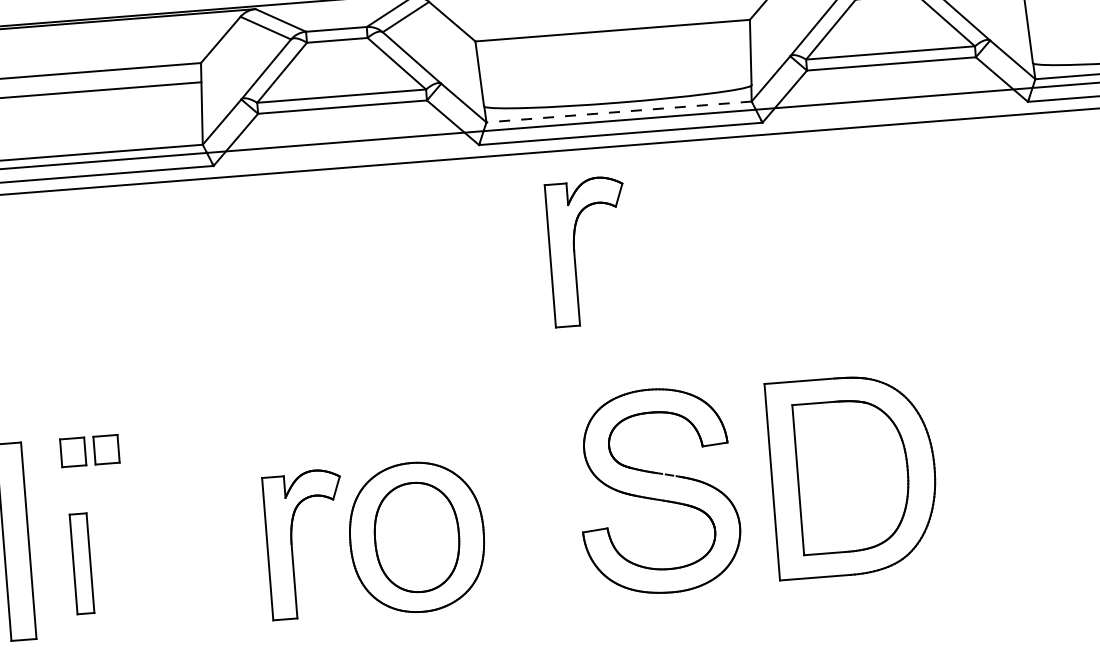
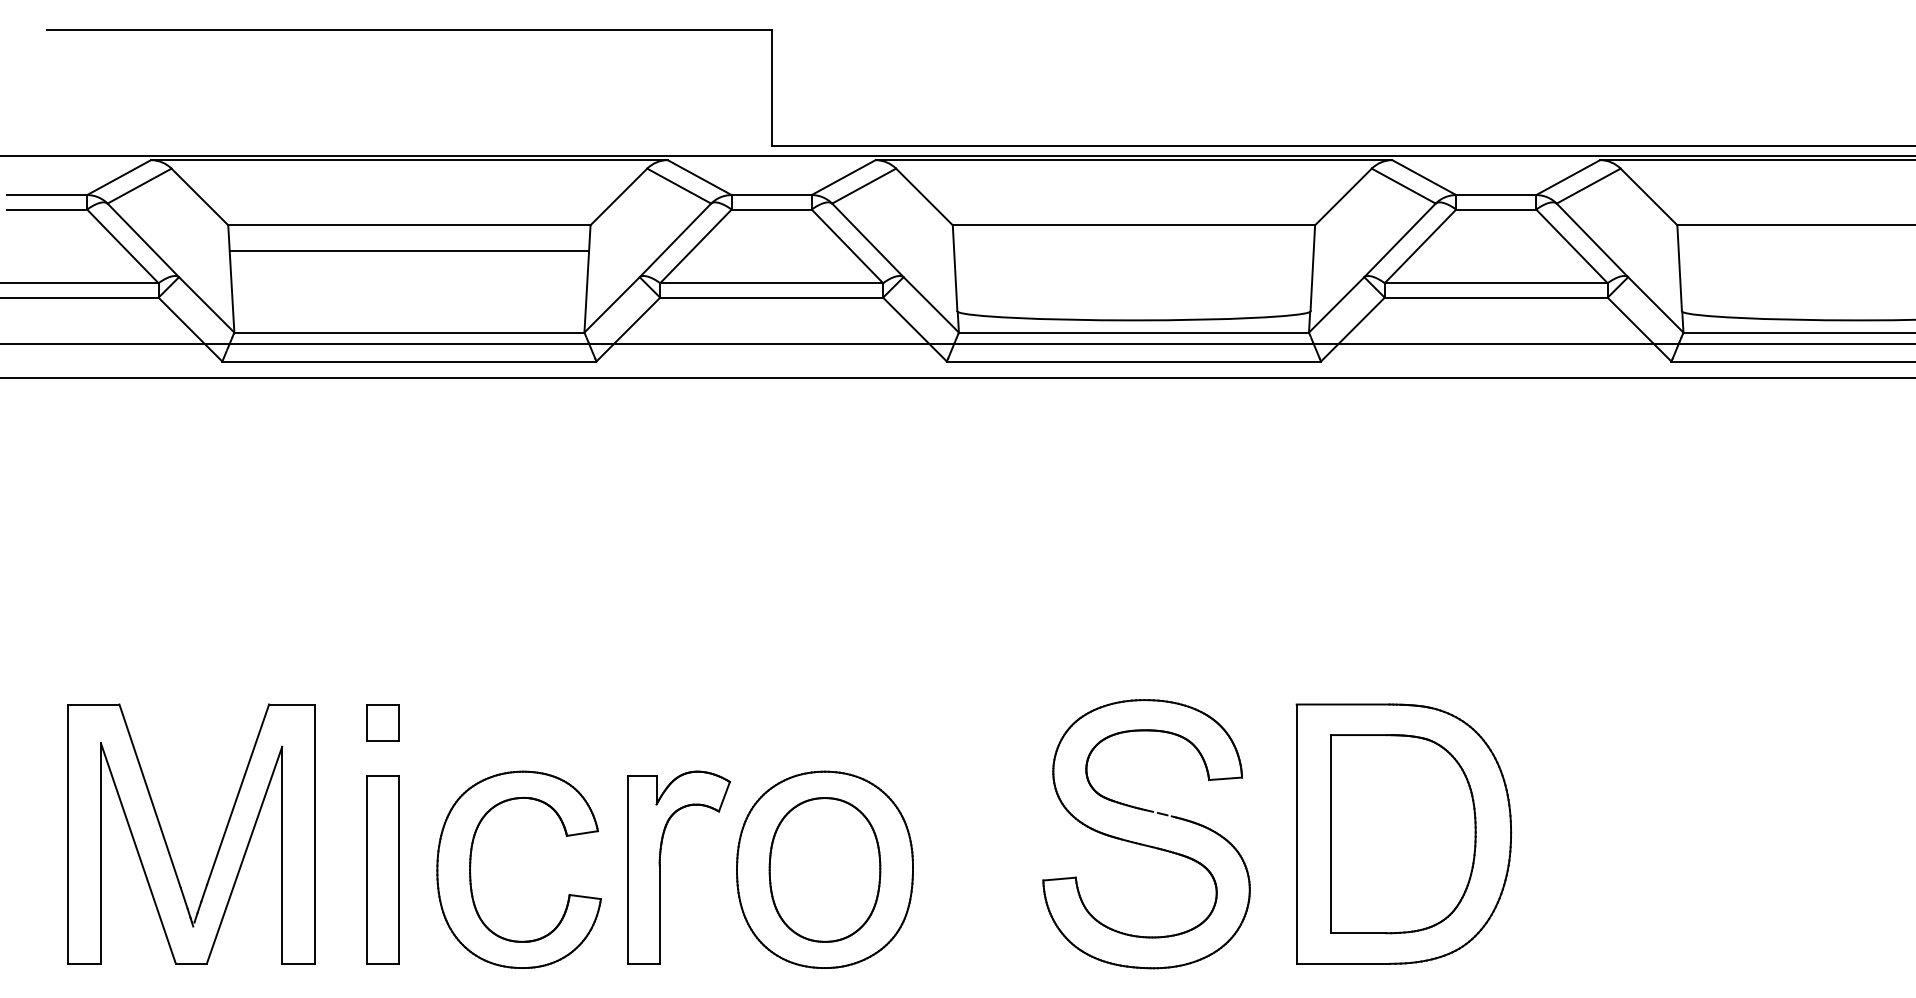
line: (618, 111) -> (1133, 332), dashed -> solid
part: (574, 252) -> (1061, 512), removed
part: (106, 449) -> (426, 722), removed
part: (149, 555) -> (471, 866), added
part: (81, 563) -> (382, 869), size x1.43

